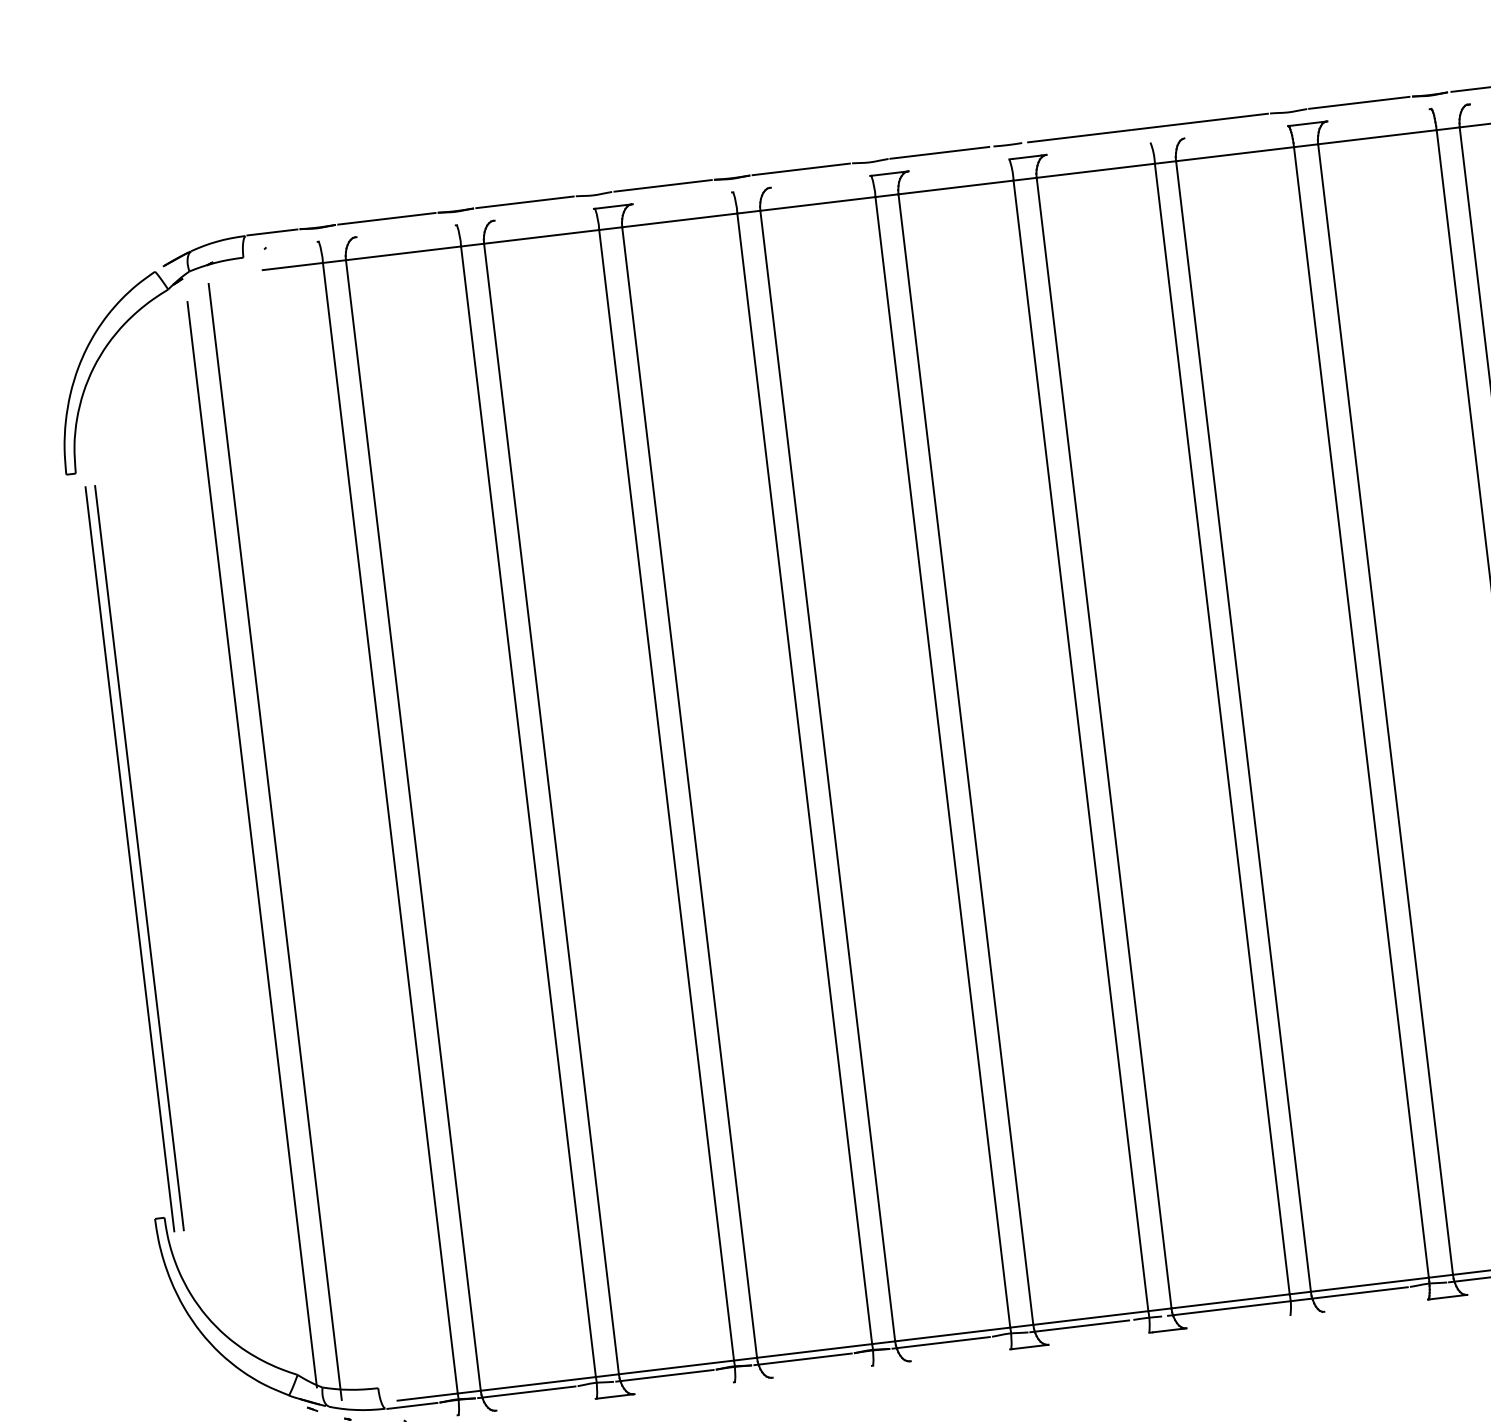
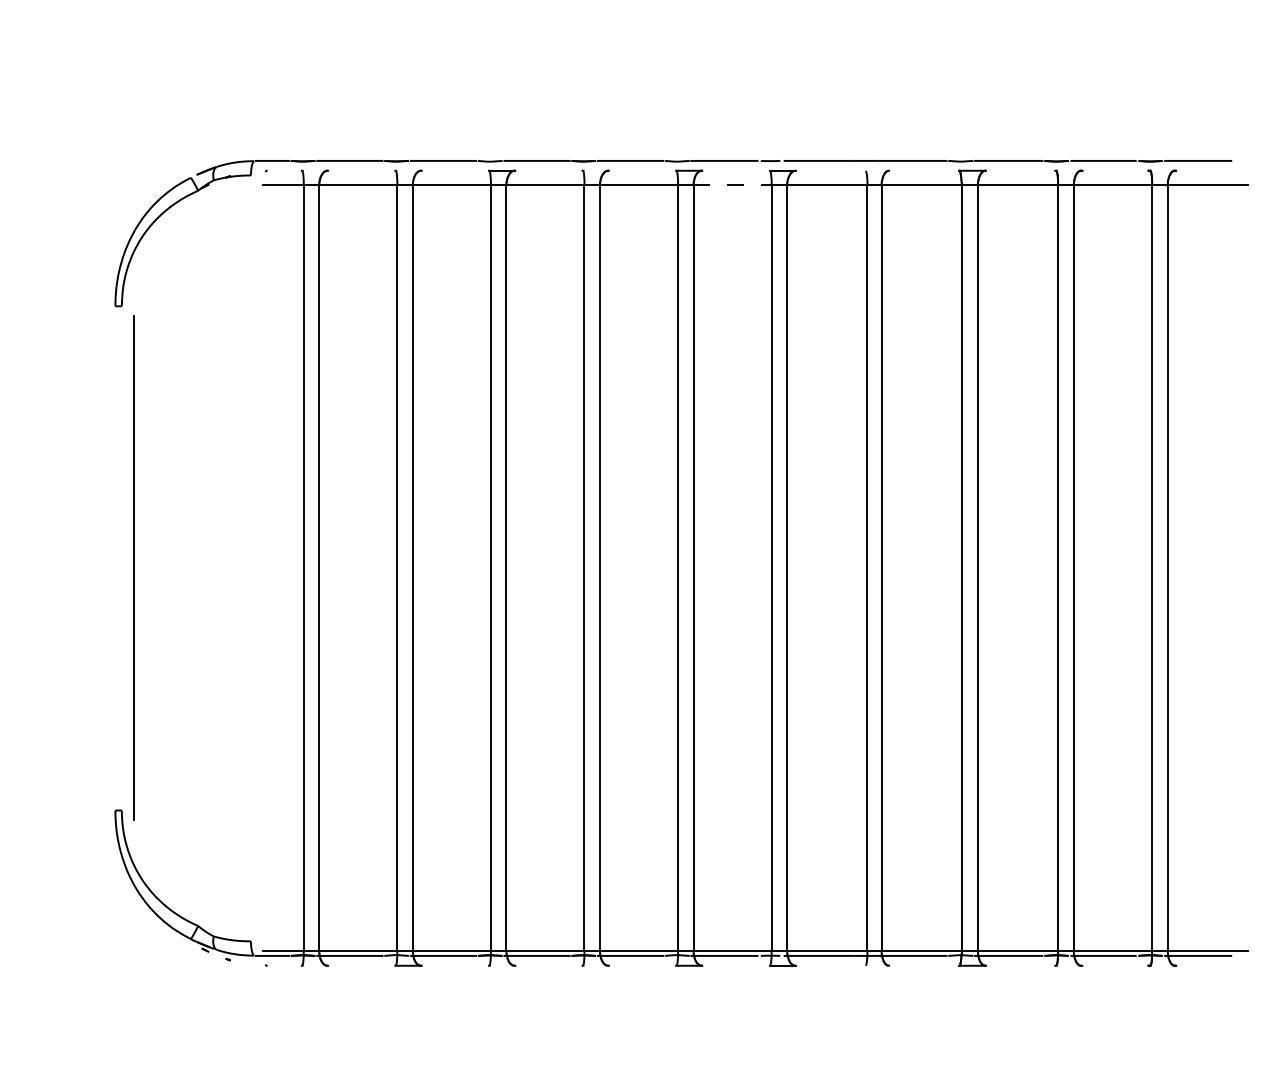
line: (955, 187) -> (732, 185), solid -> dashed
line: (275, 842) -> (225, 568), removed
line: (252, 843) -> (210, 567), removed
line: (130, 859) -> (127, 568), removed

